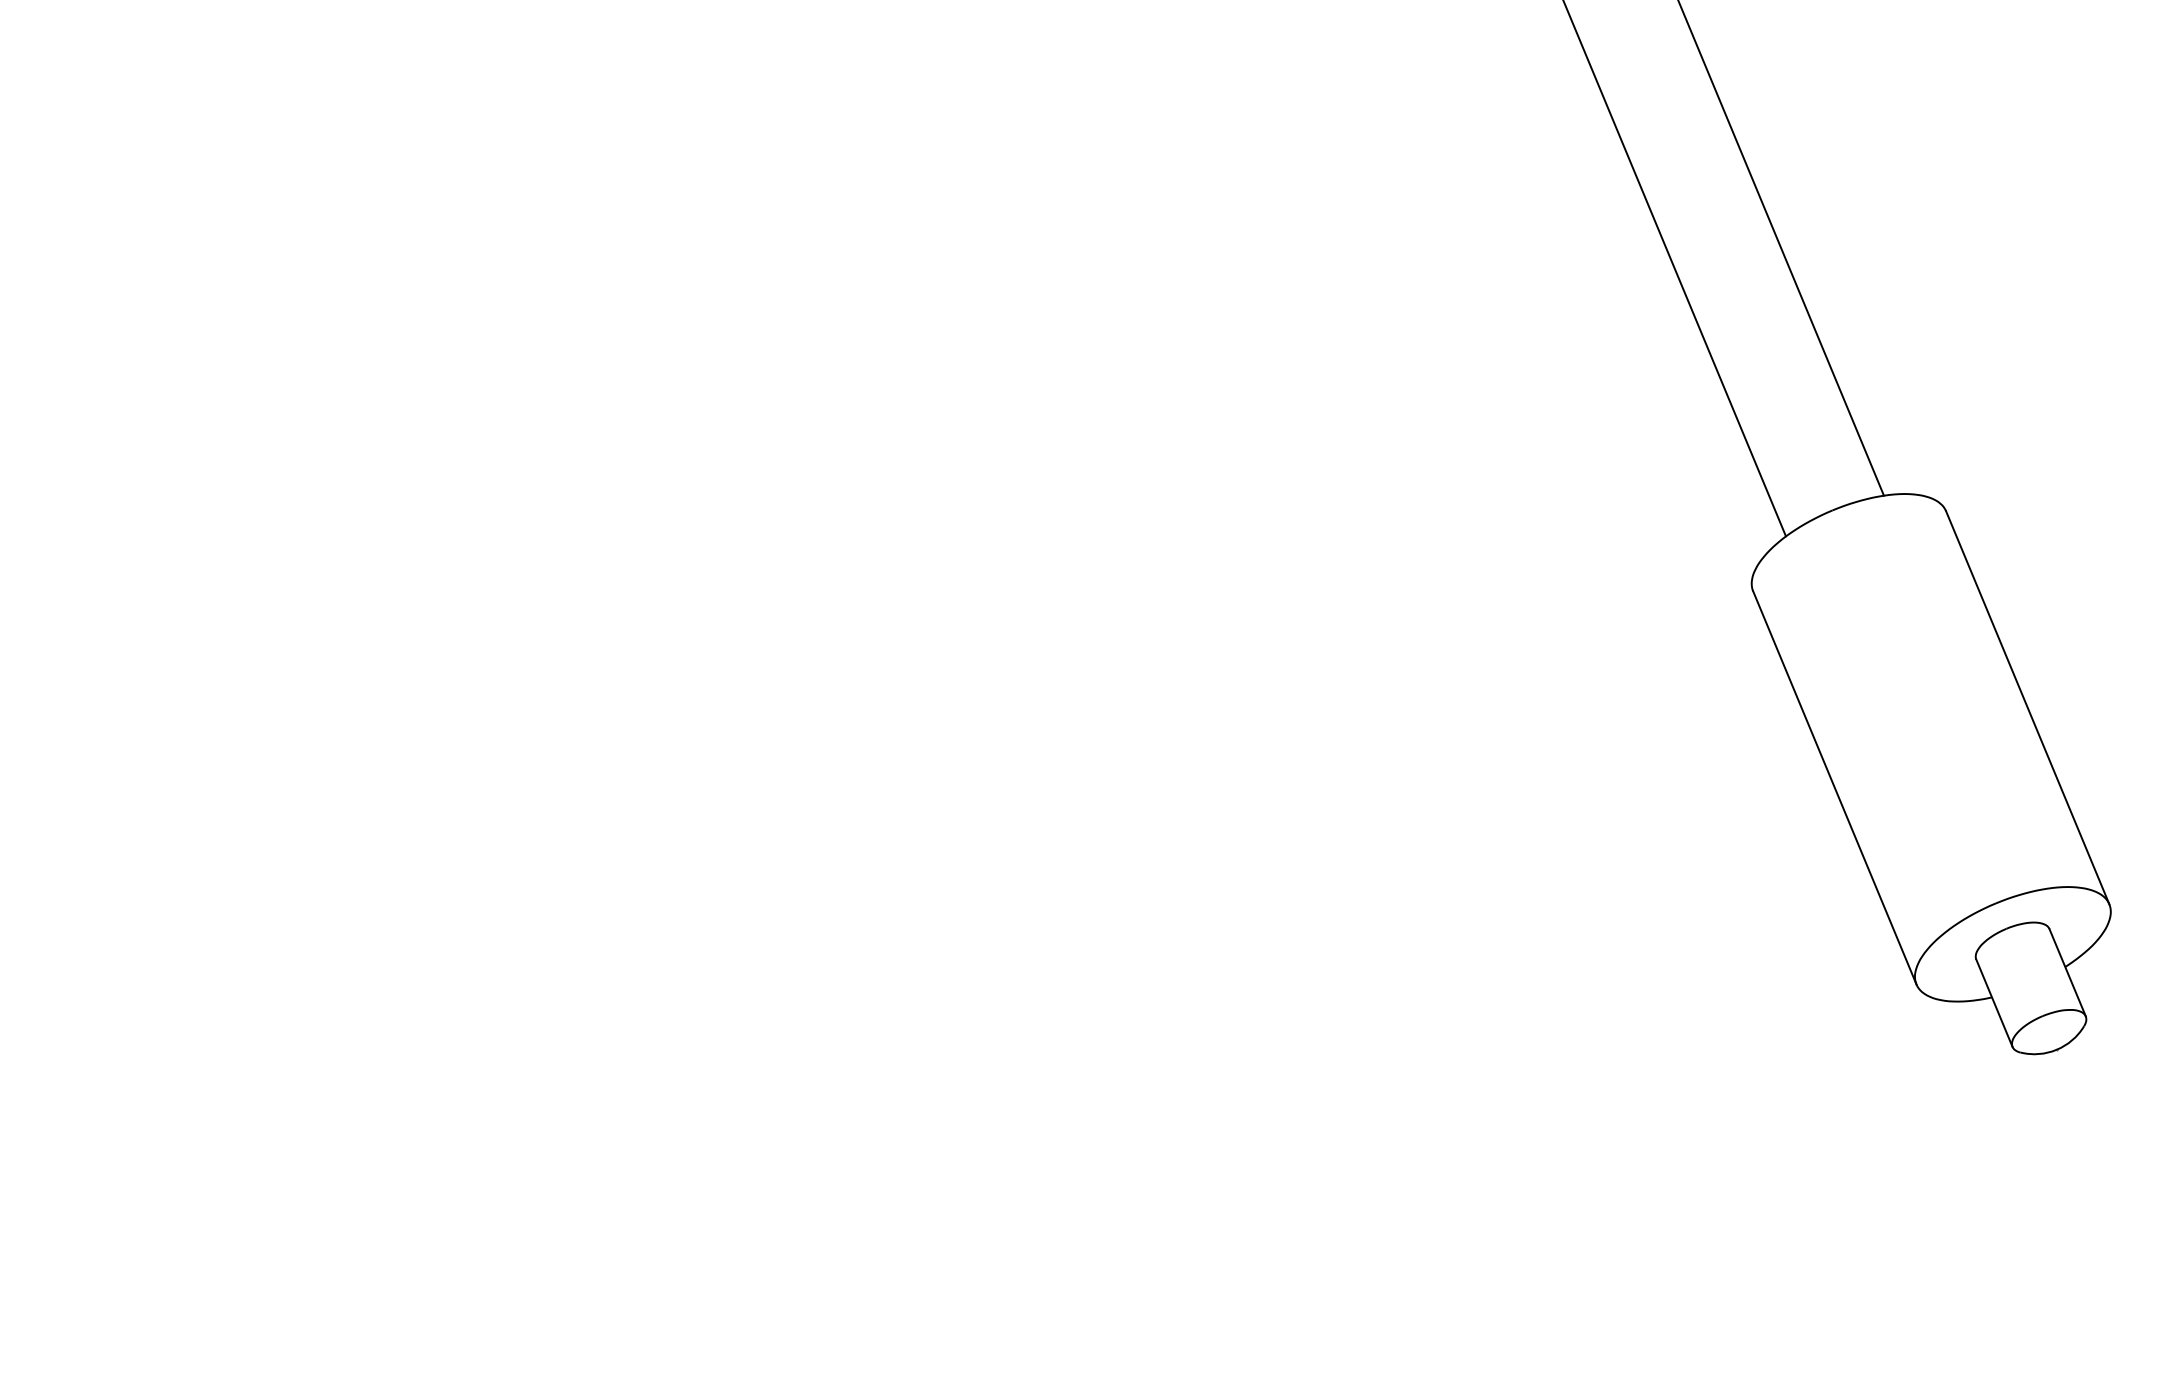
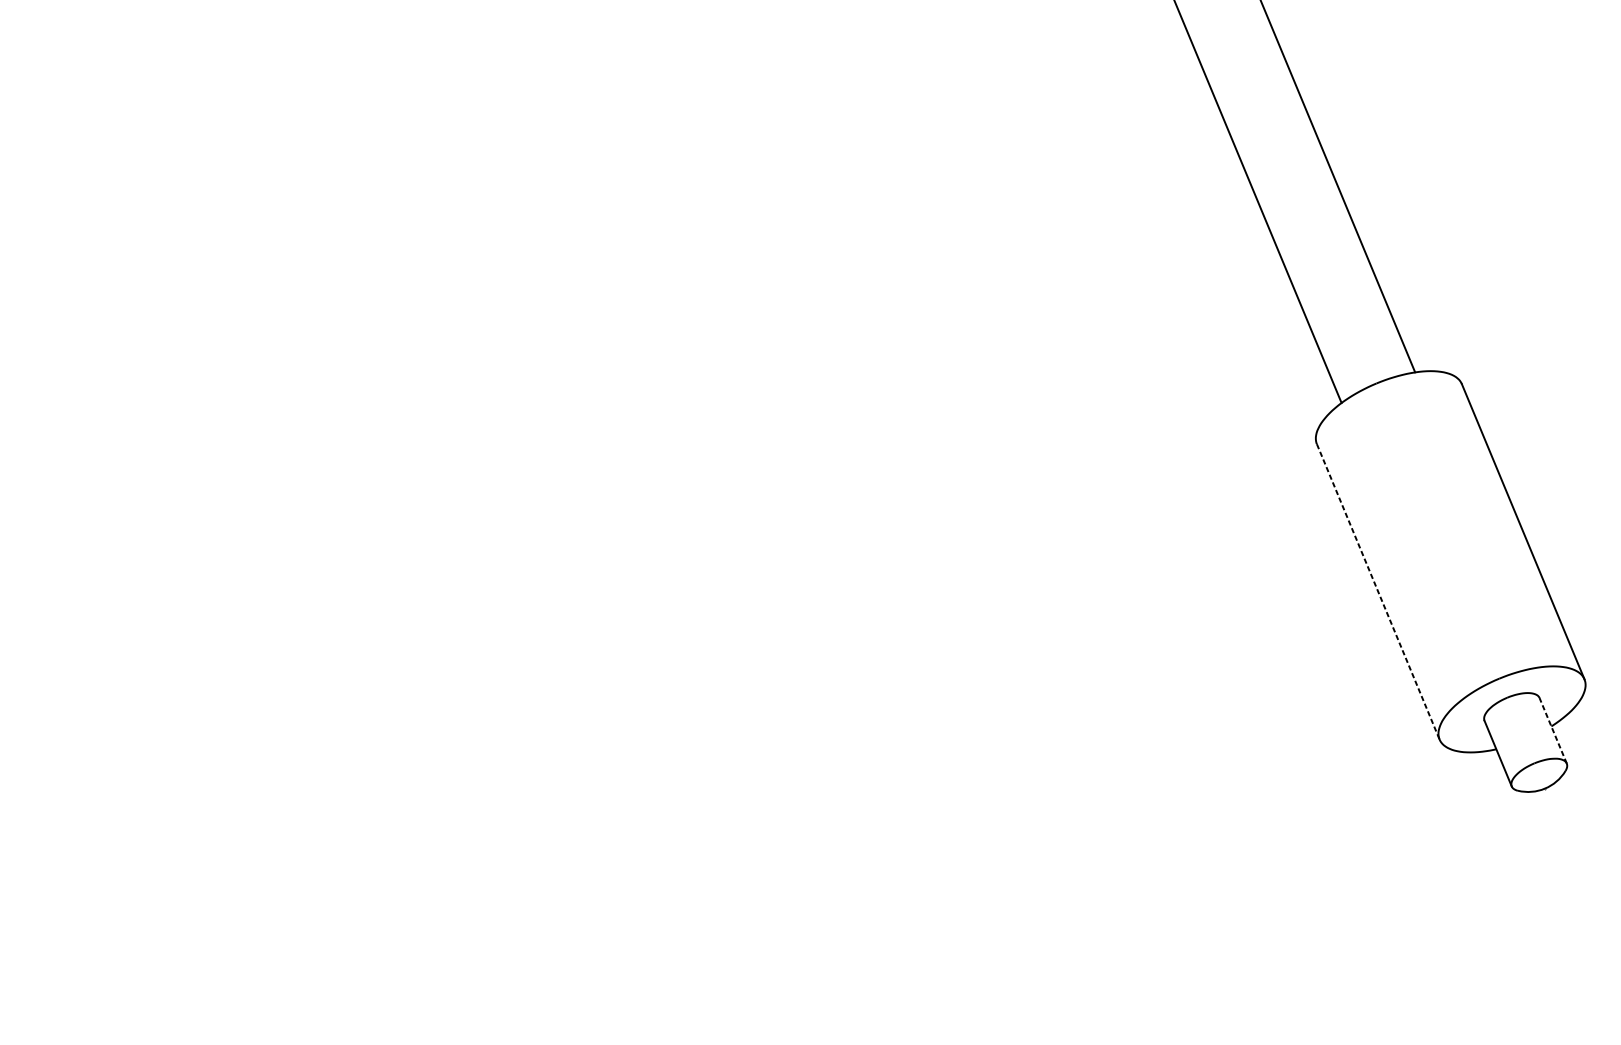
line: (1834, 787) -> (1378, 591), solid -> dashed
line: (2067, 972) -> (1553, 730), solid -> dashed

